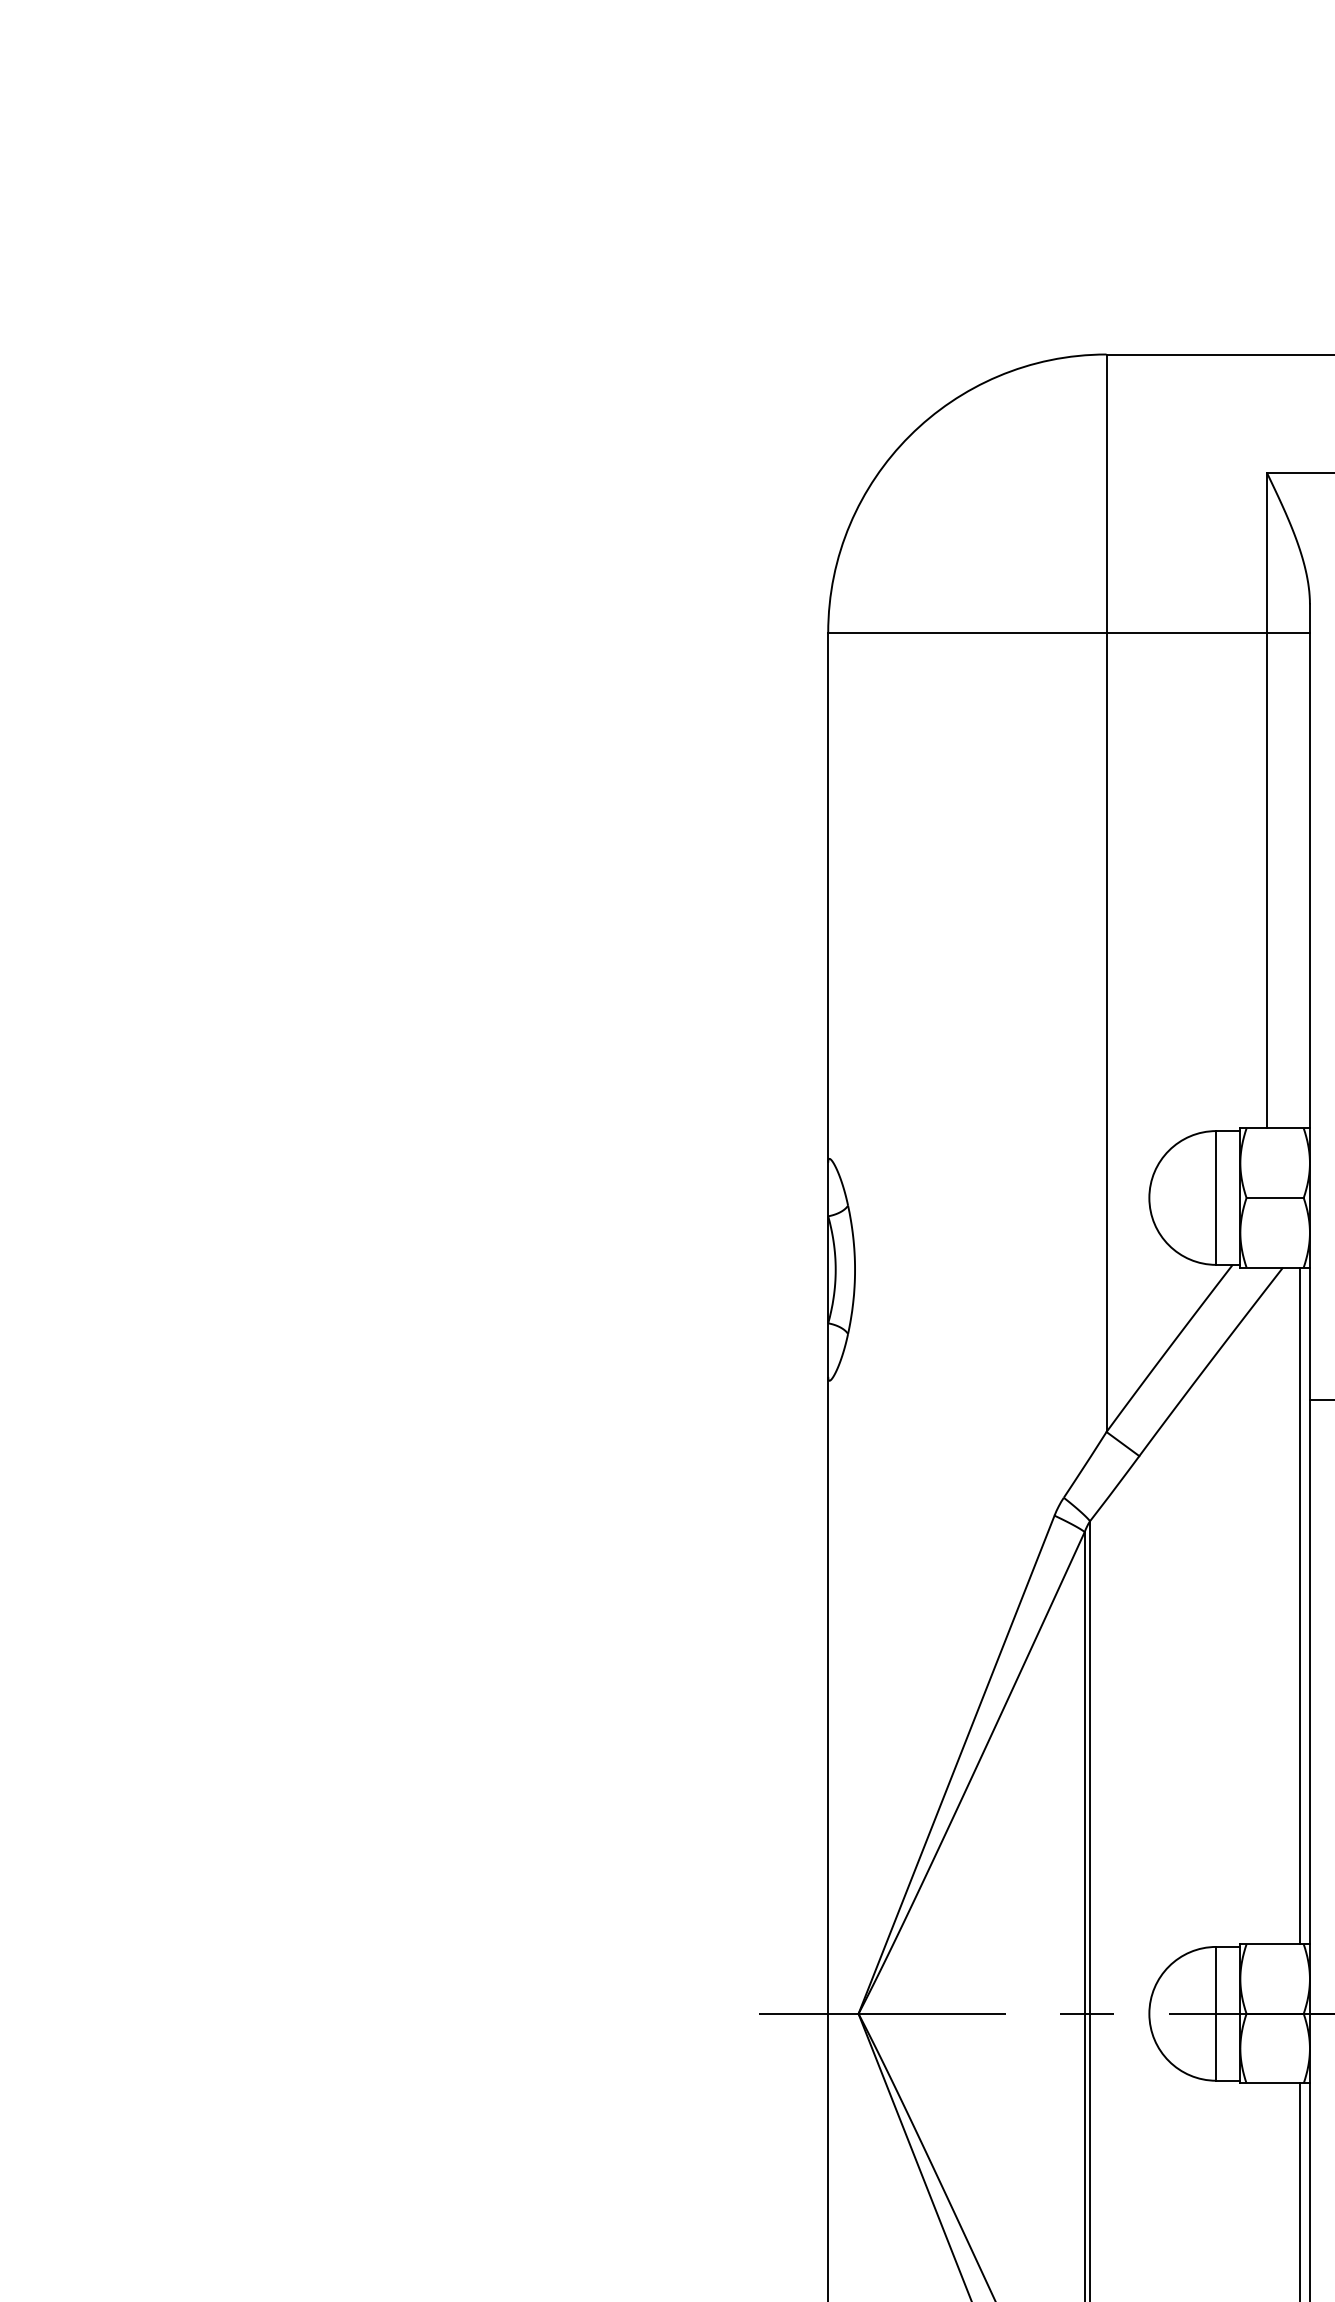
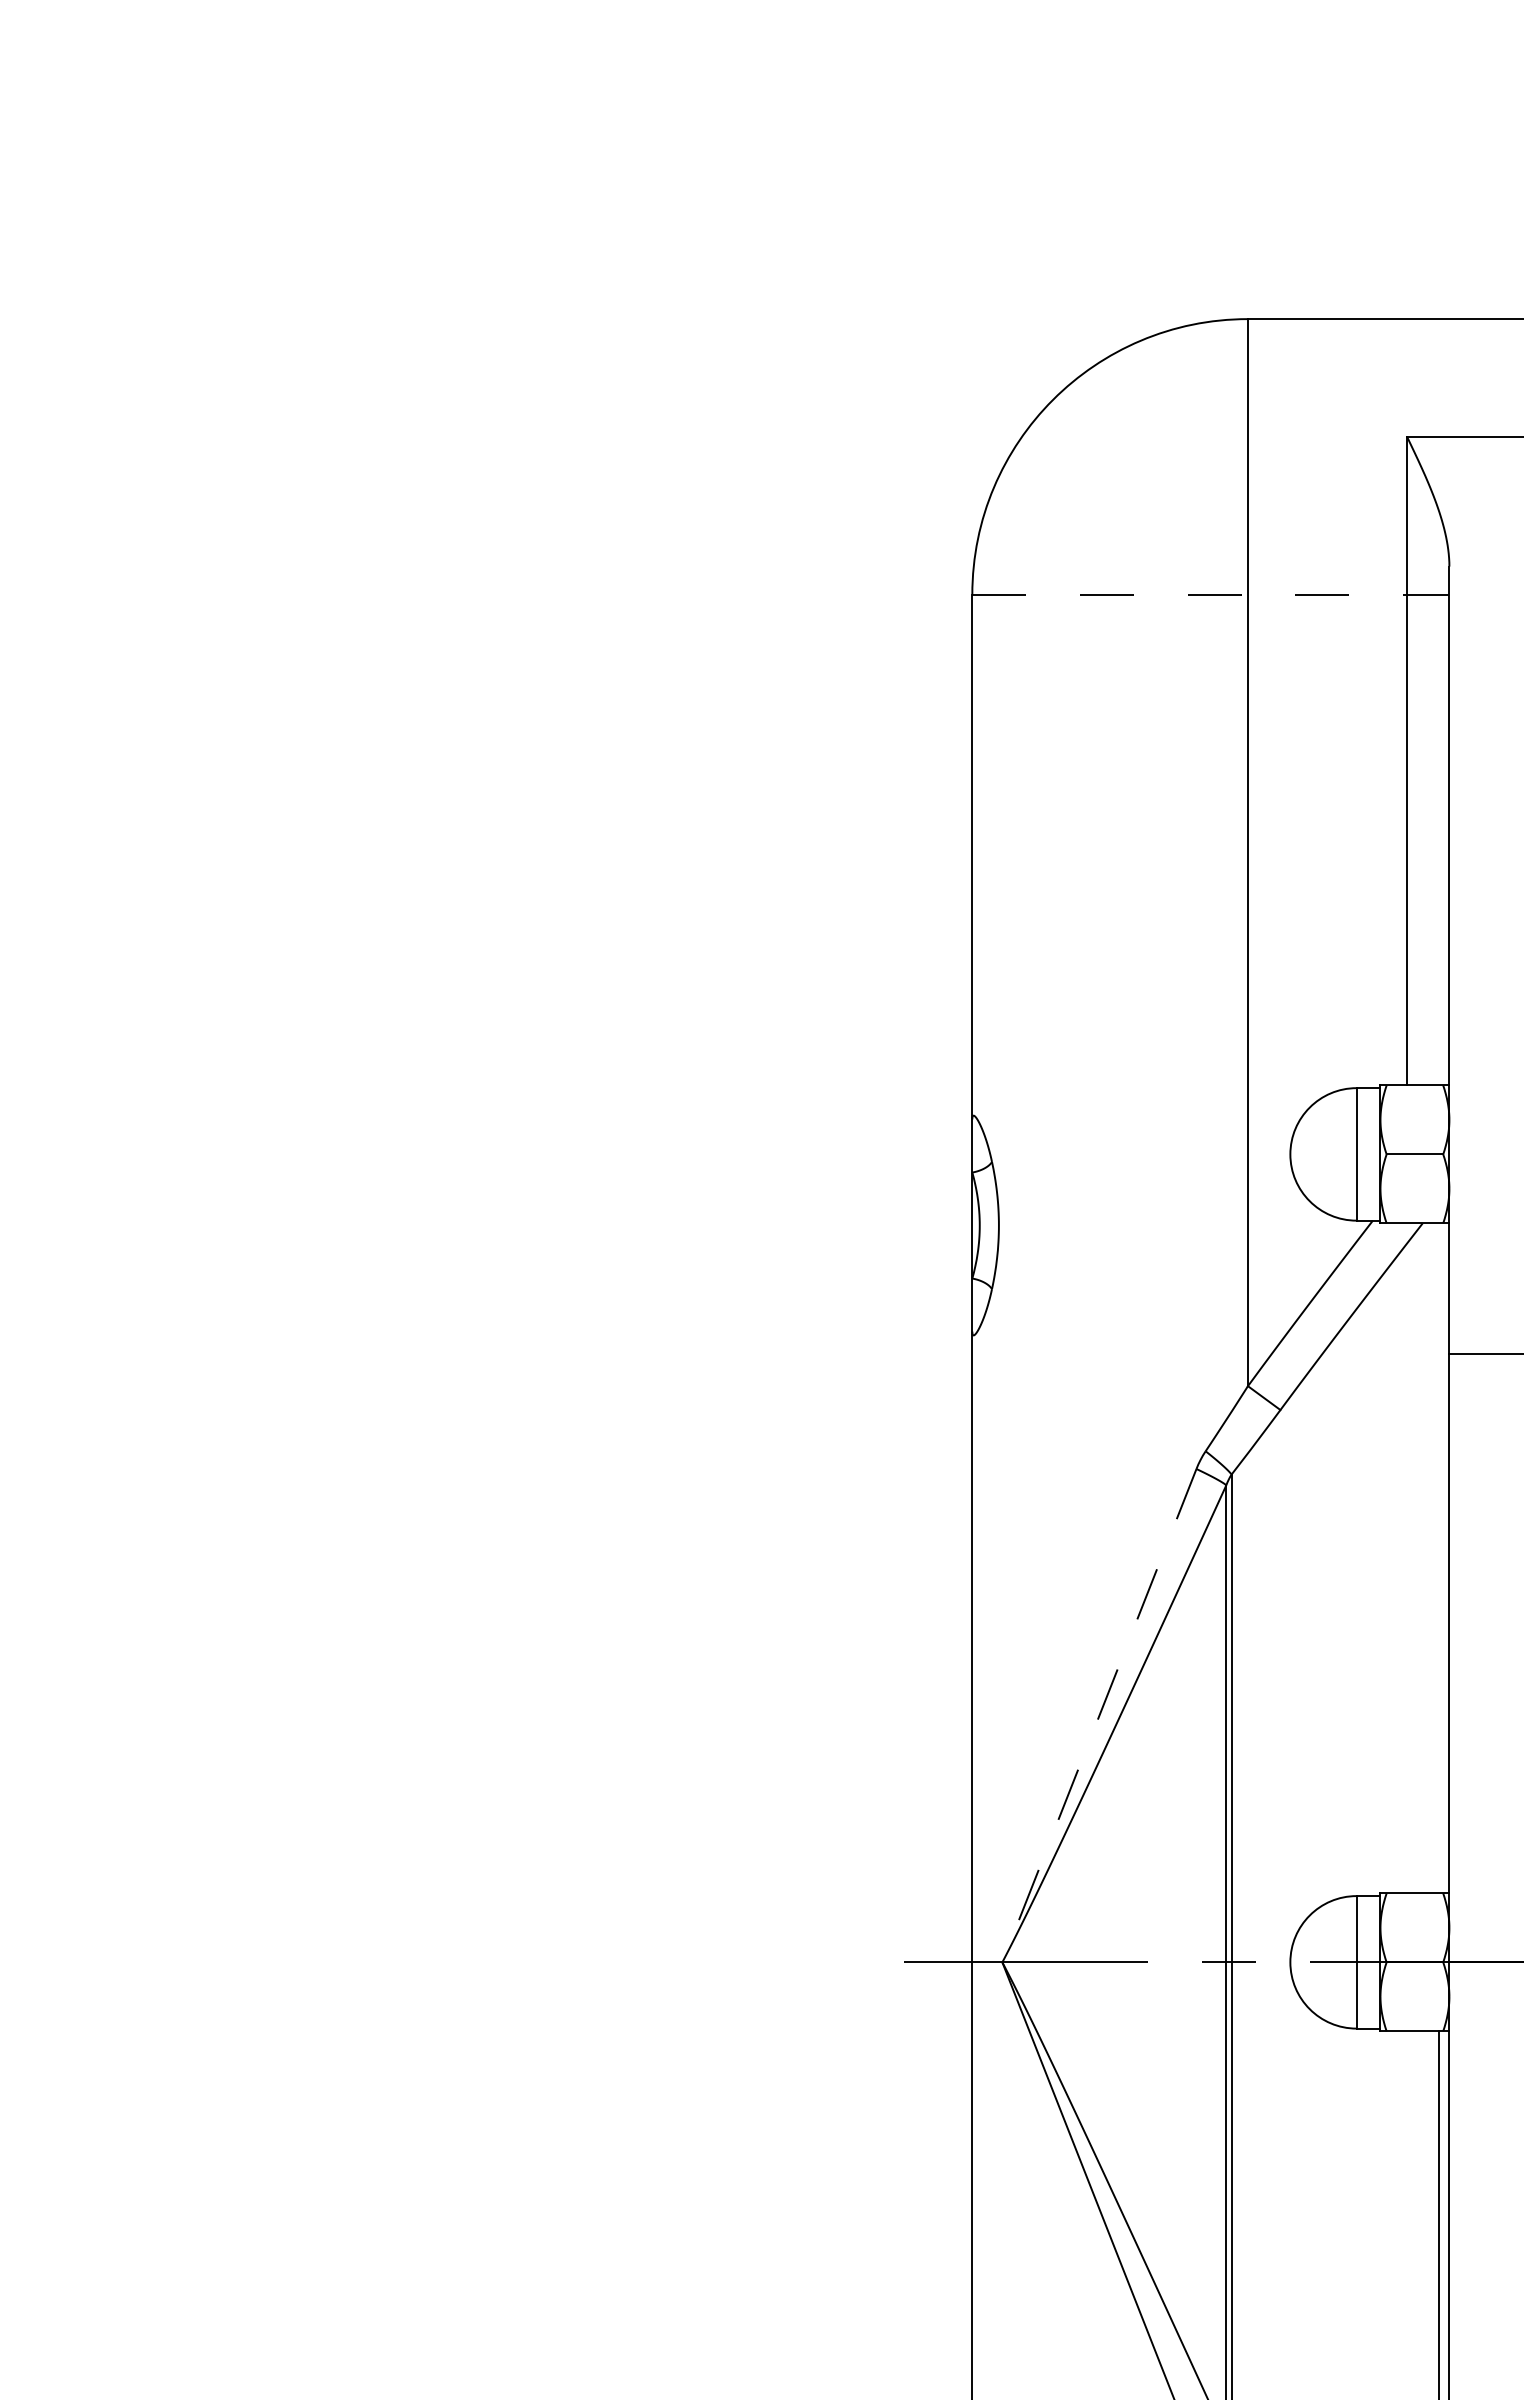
line: (1068, 632) -> (1210, 594), solid -> dashed
line: (1299, 1606) -> (1439, 1558), removed
line: (956, 1765) -> (1099, 1716), solid -> dashed

